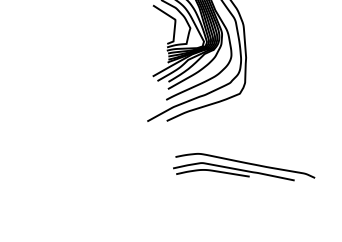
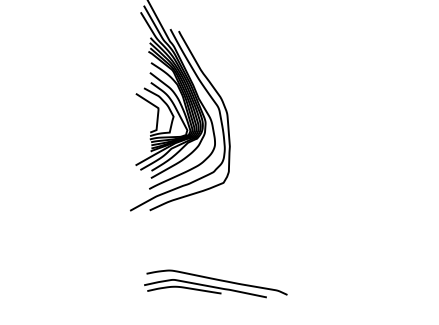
part: (243, 166) -> (215, 283), moved

